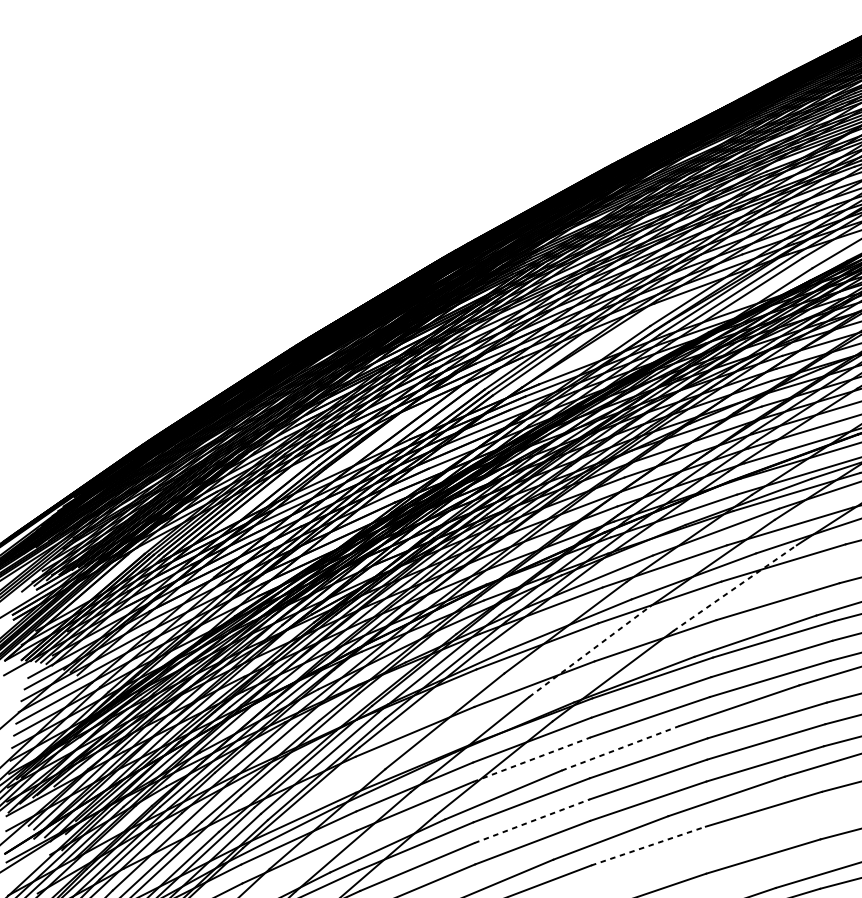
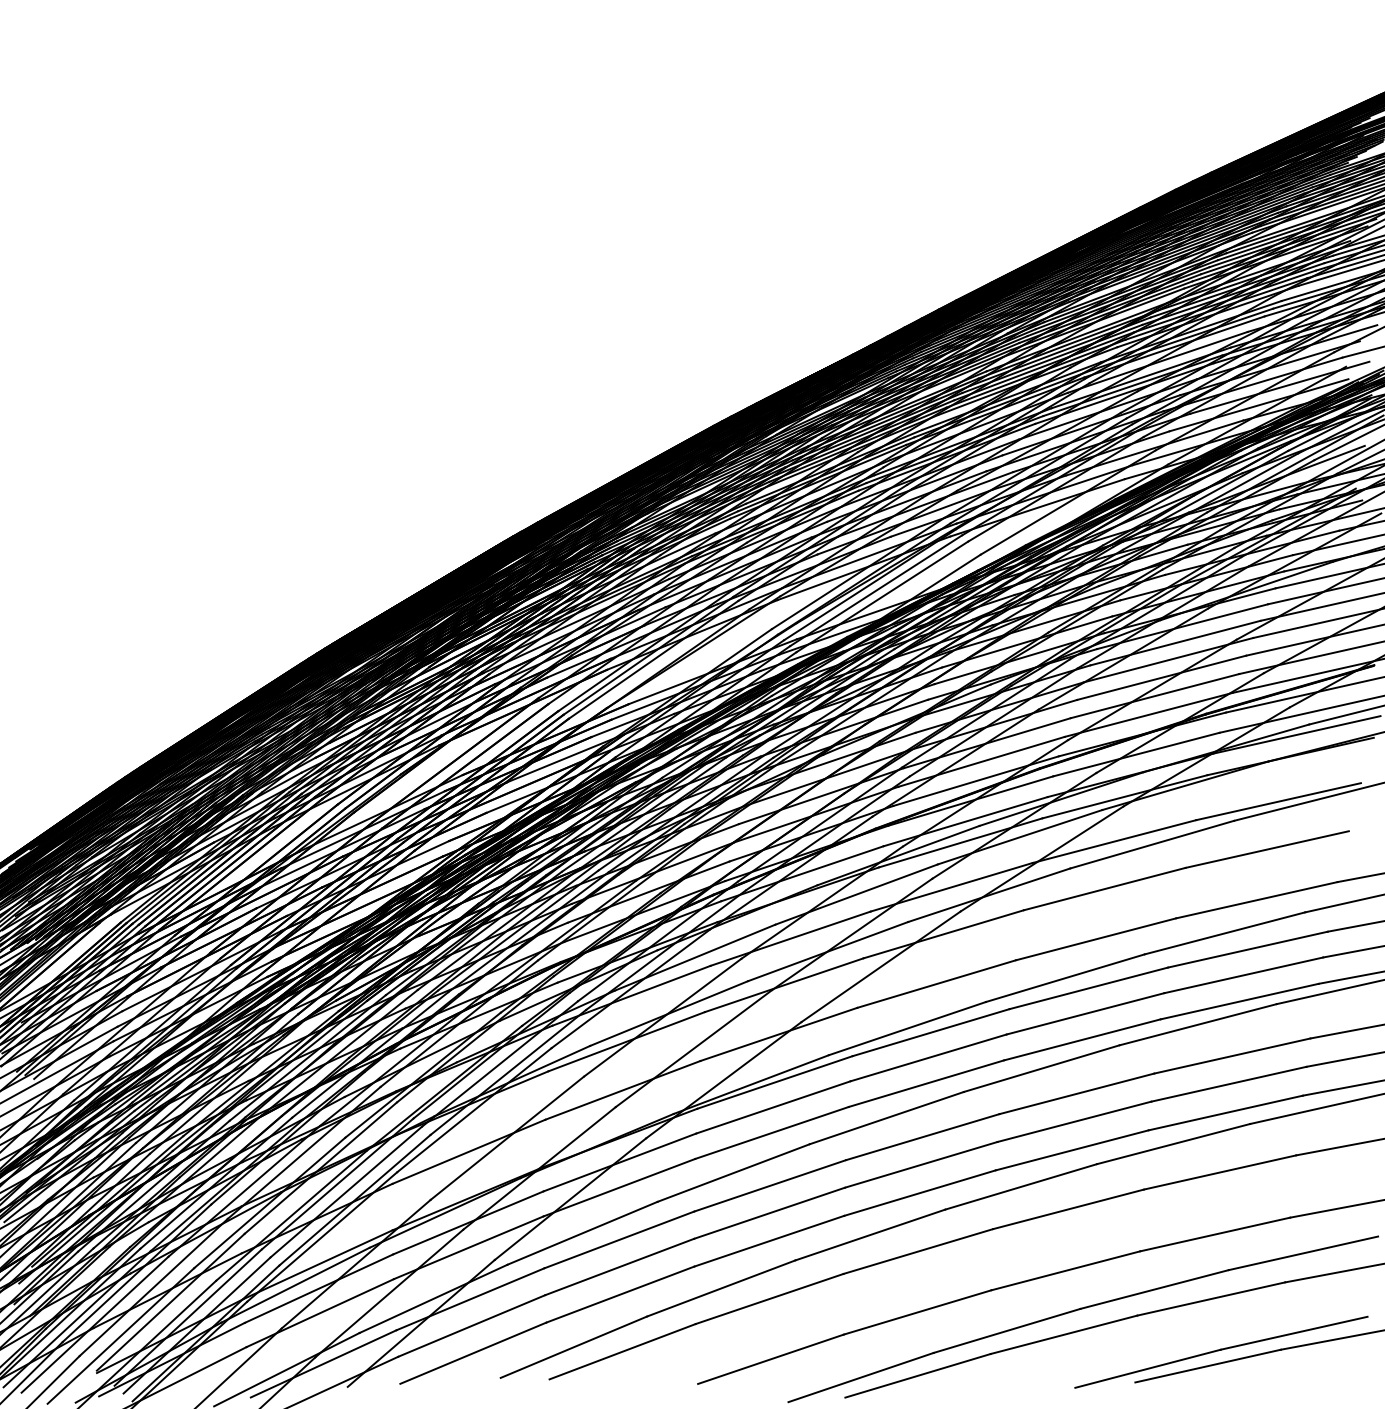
line: (735, 587) -> (881, 966), dashed -> solid
line: (589, 651) -> (693, 1048), dashed -> solid
line: (621, 747) -> (734, 1172), dashed -> solid
line: (531, 759) -> (619, 1187), dashed -> solid
line: (531, 820) -> (619, 1266), dashed -> solid
line: (649, 845) -> (770, 1298), dashed -> solid

